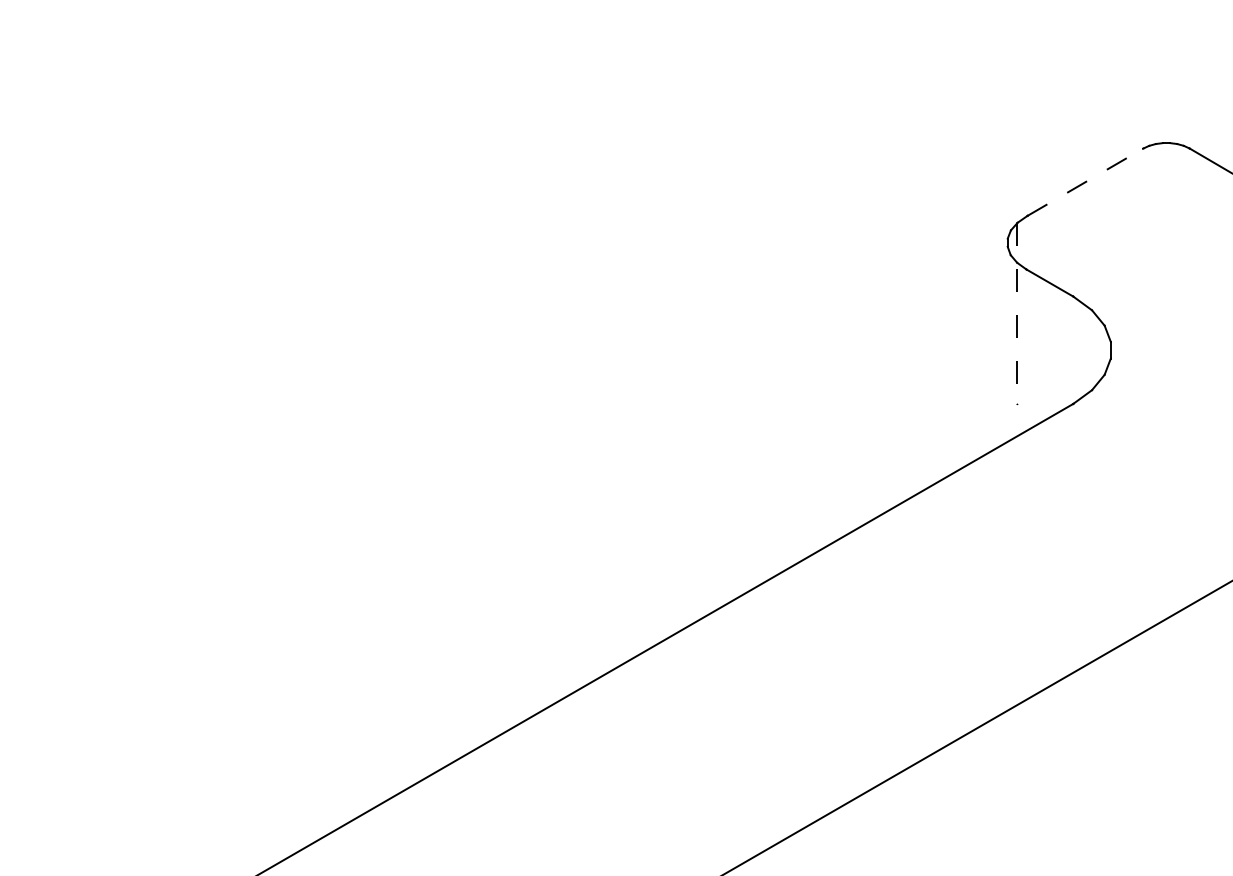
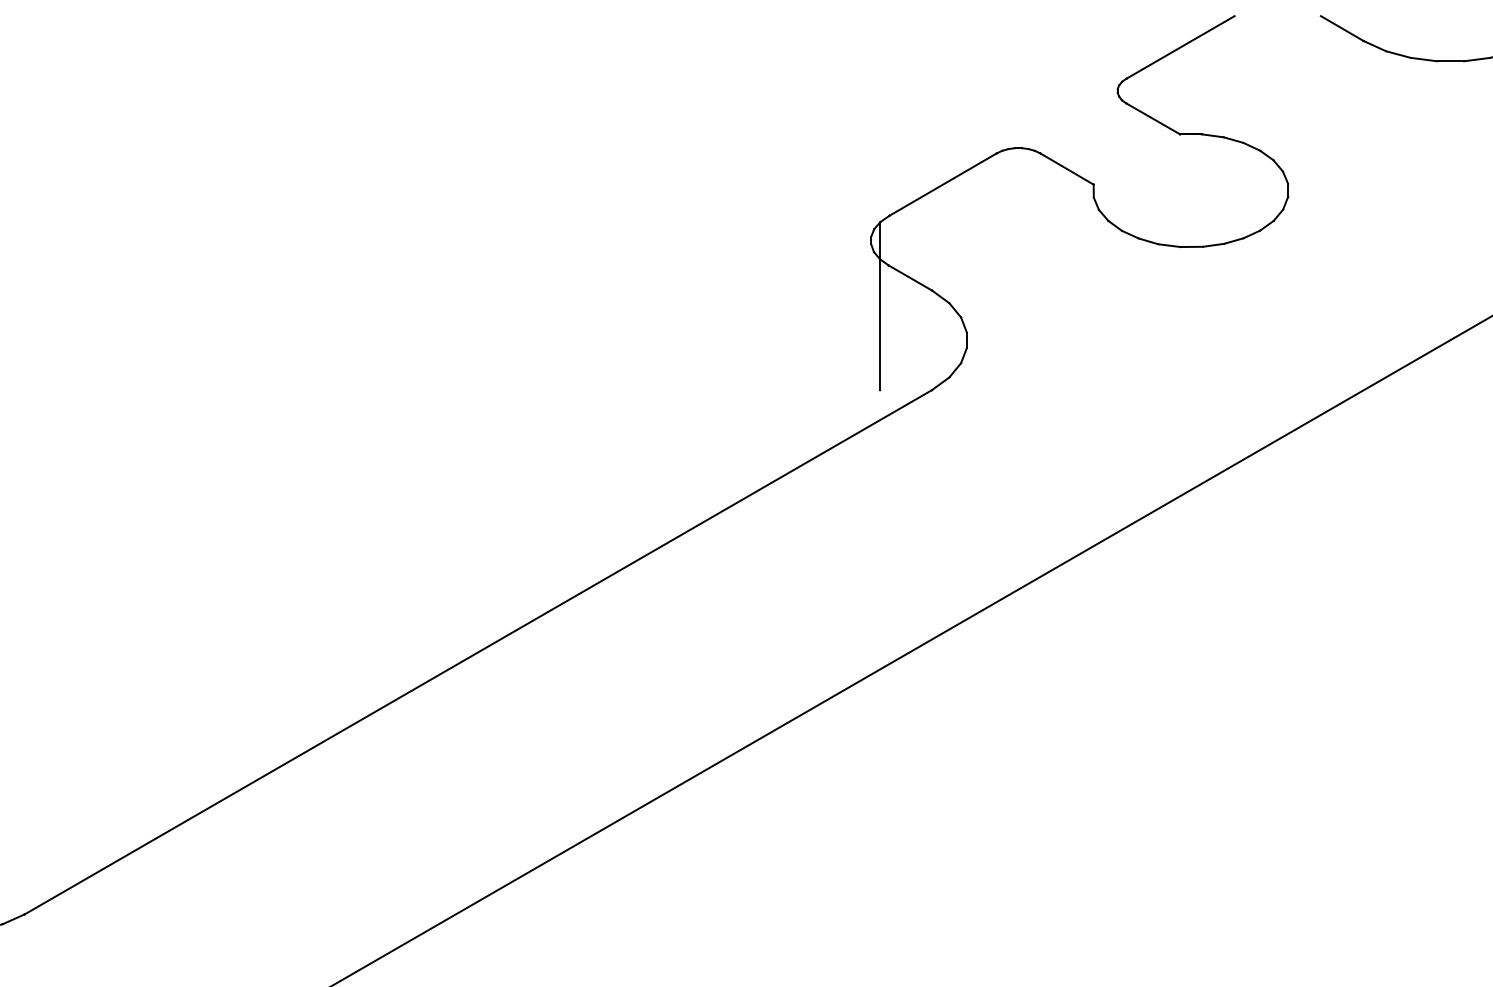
line: (1085, 182) -> (943, 184), dashed -> solid
line: (1017, 313) -> (880, 306), dashed -> solid

